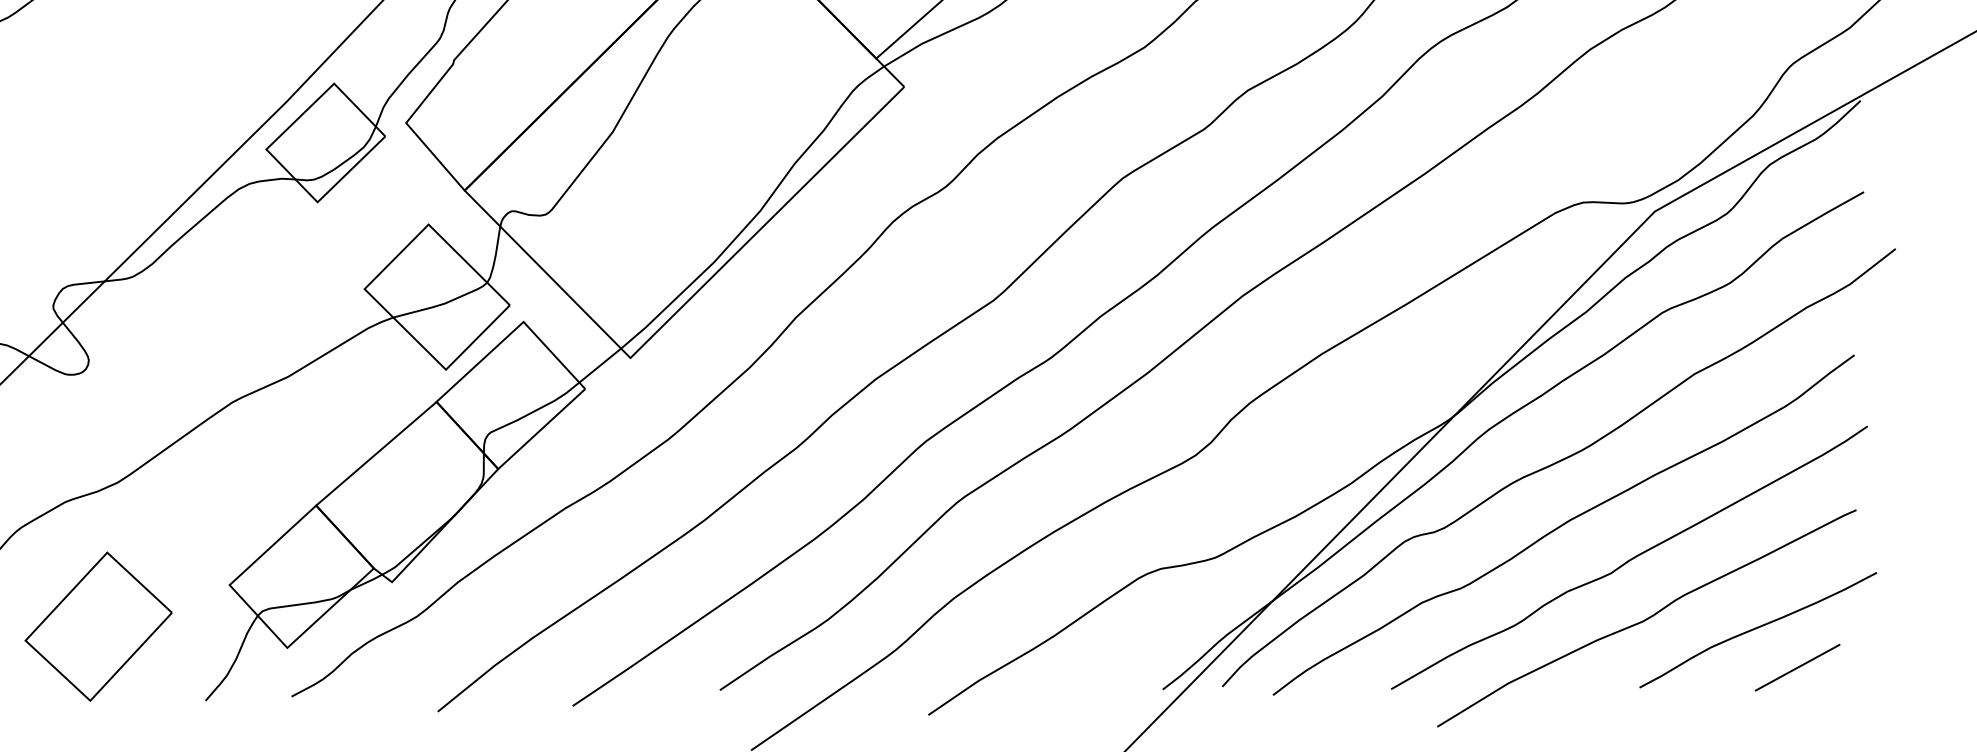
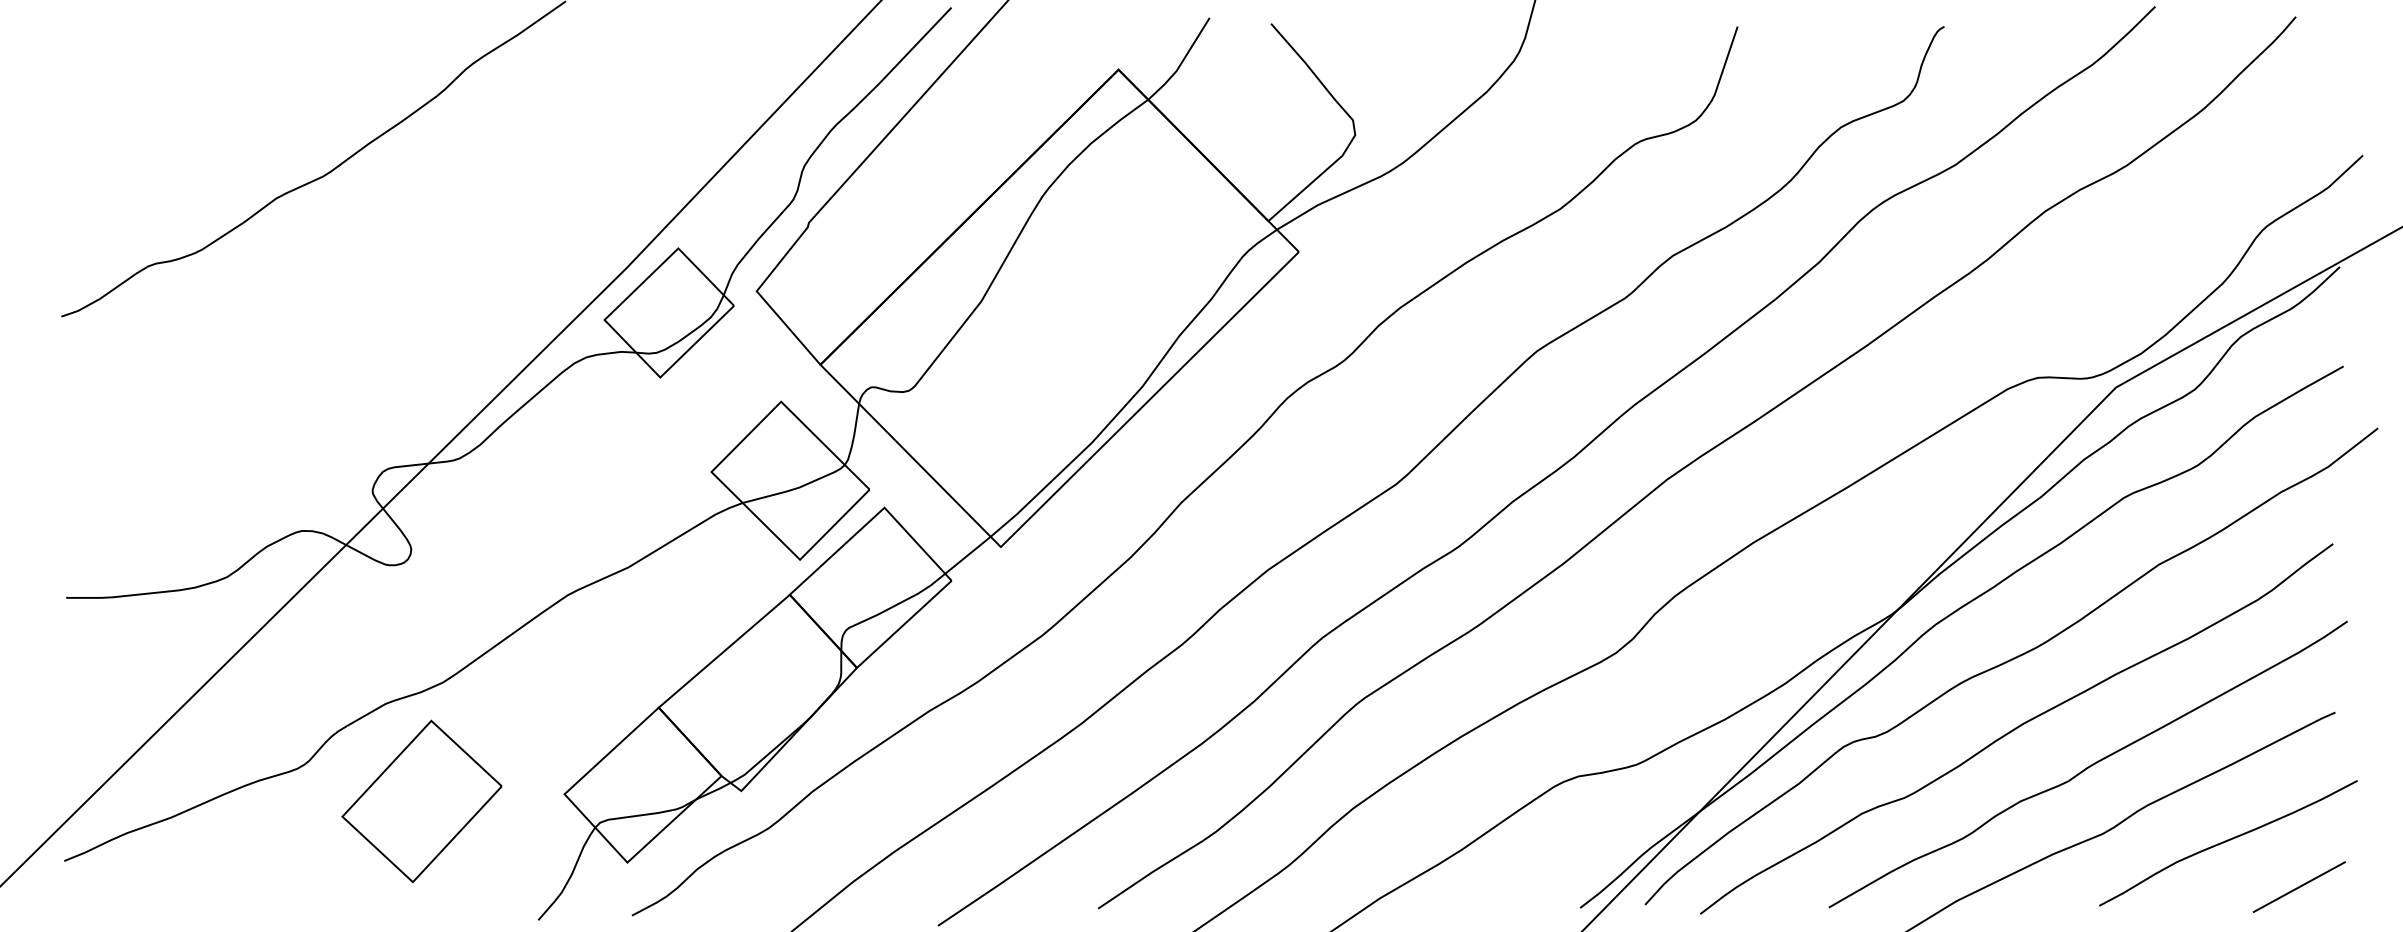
part: (98, 626) -> (421, 801), moved
line: (1796, 667) -> (2298, 886), moved

